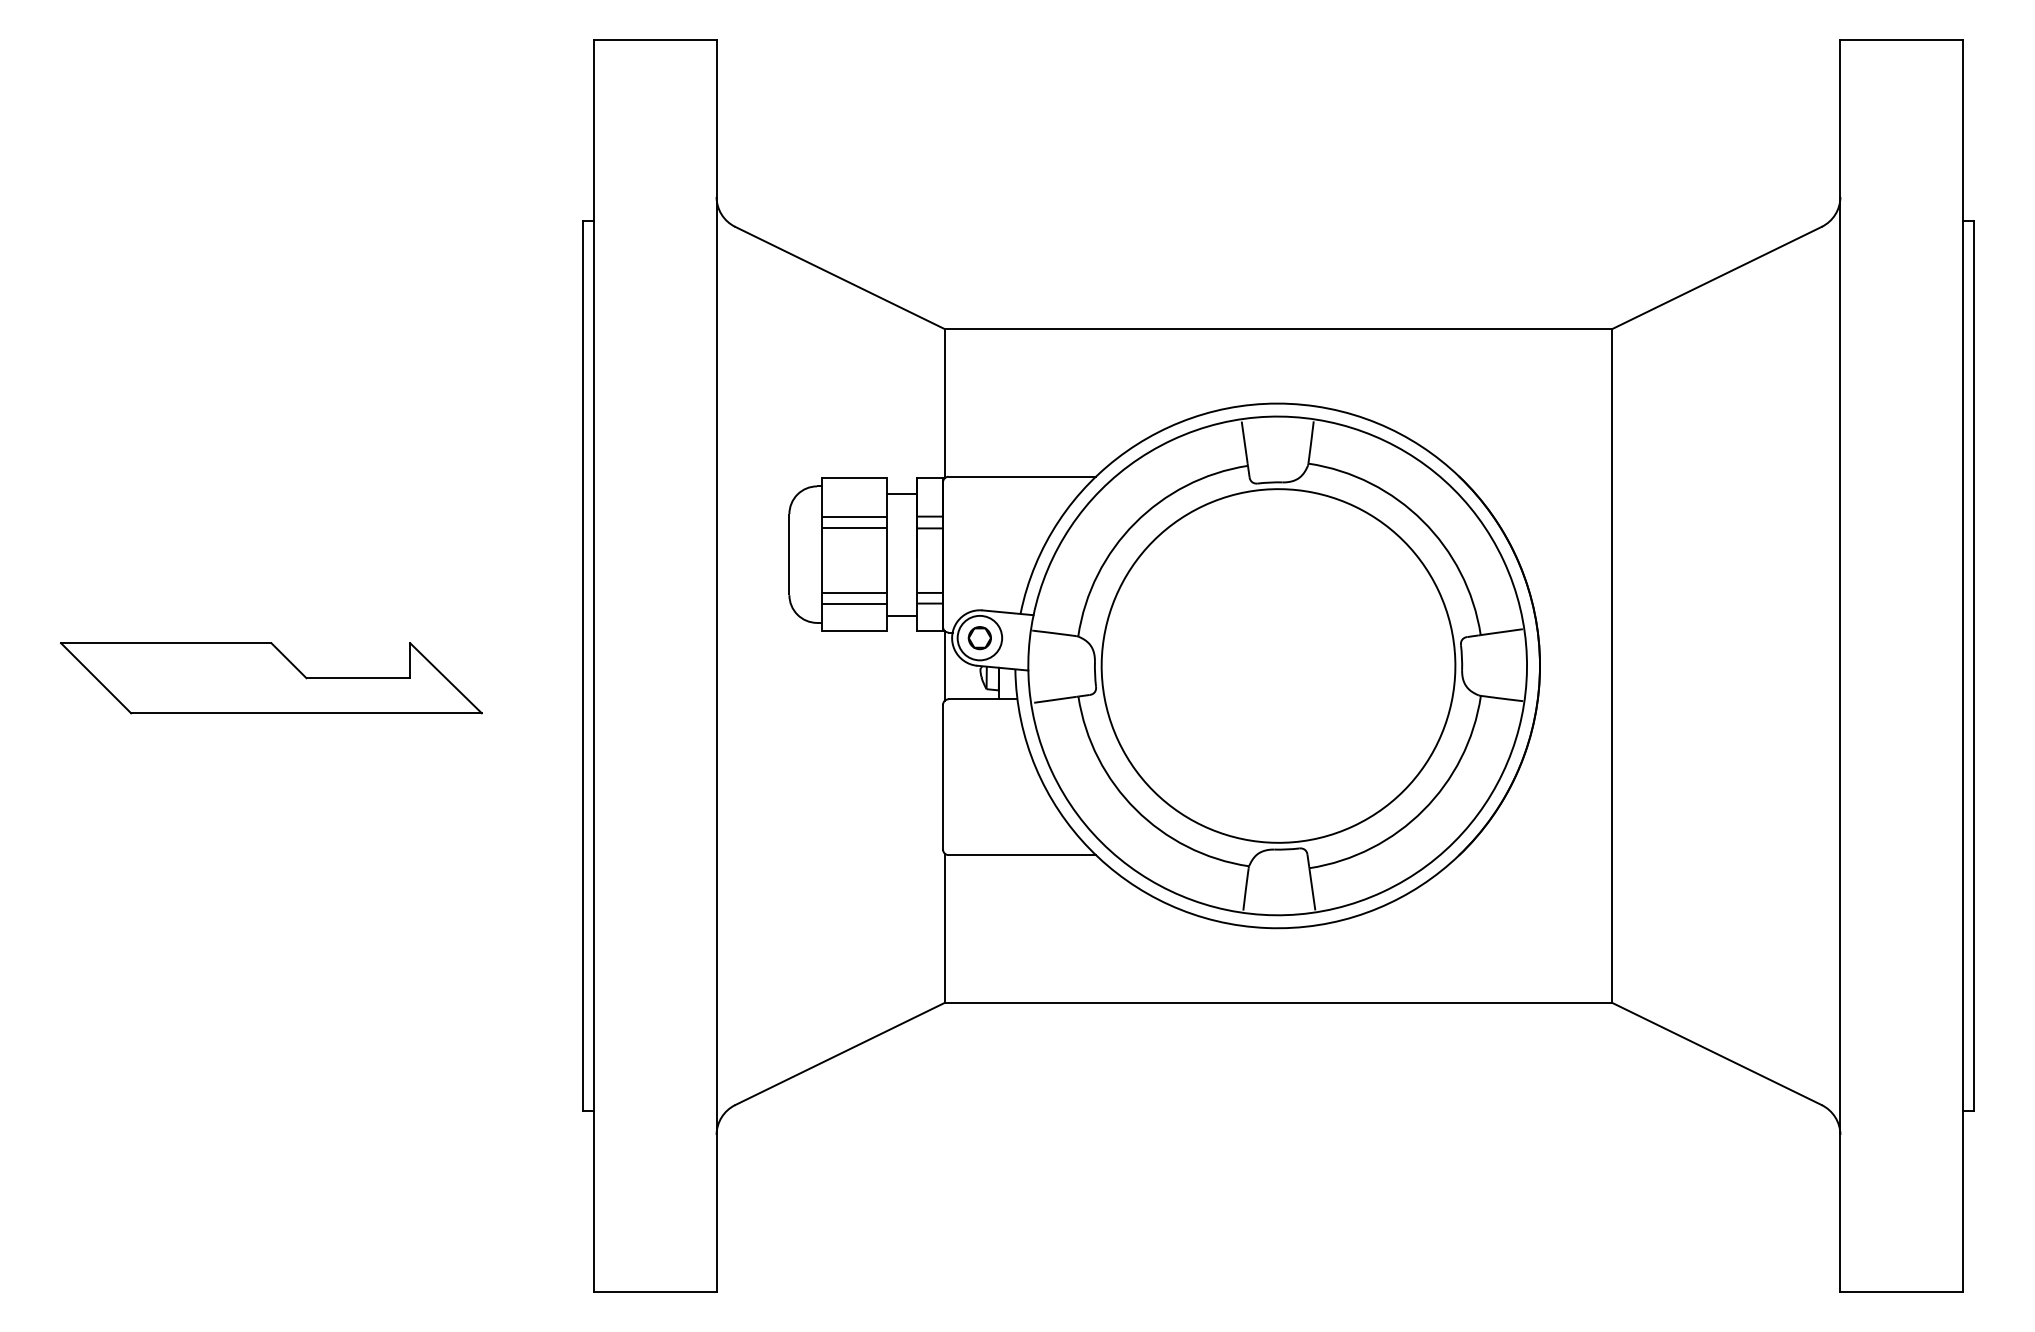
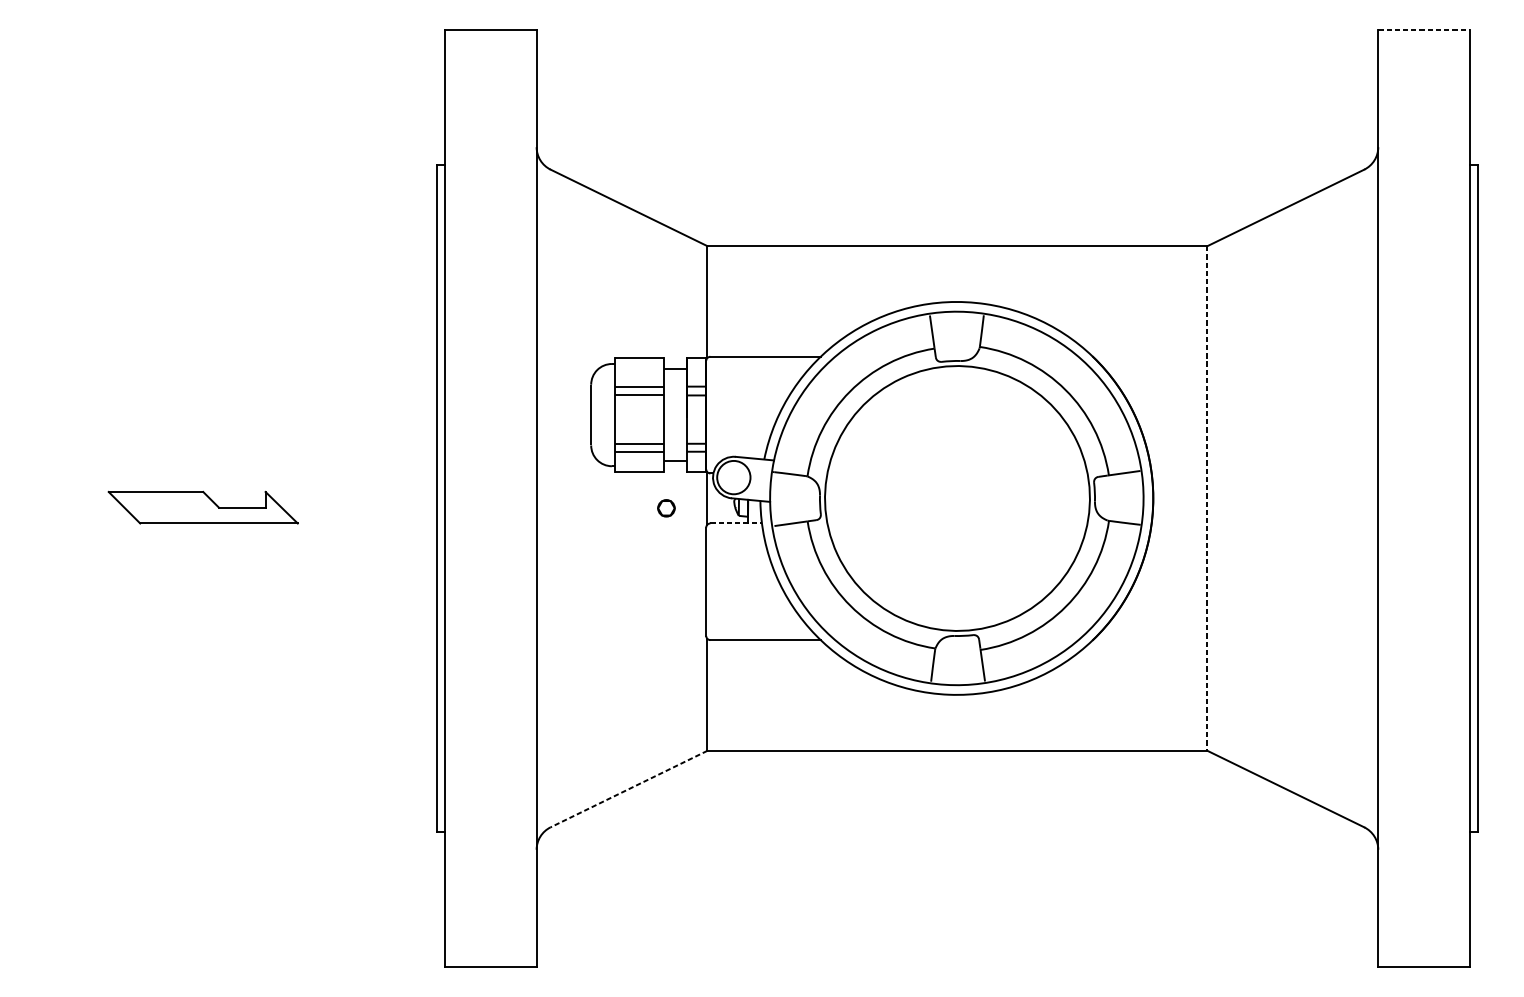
line: (1902, 40) -> (1424, 30), solid -> dashed
part: (979, 638) -> (666, 508), moved
line: (1612, 665) -> (1207, 498), solid -> dashed
part: (271, 678) -> (203, 507), size x0.6
line: (983, 699) -> (736, 523), solid -> dashed
line: (839, 1054) -> (628, 789), solid -> dashed

